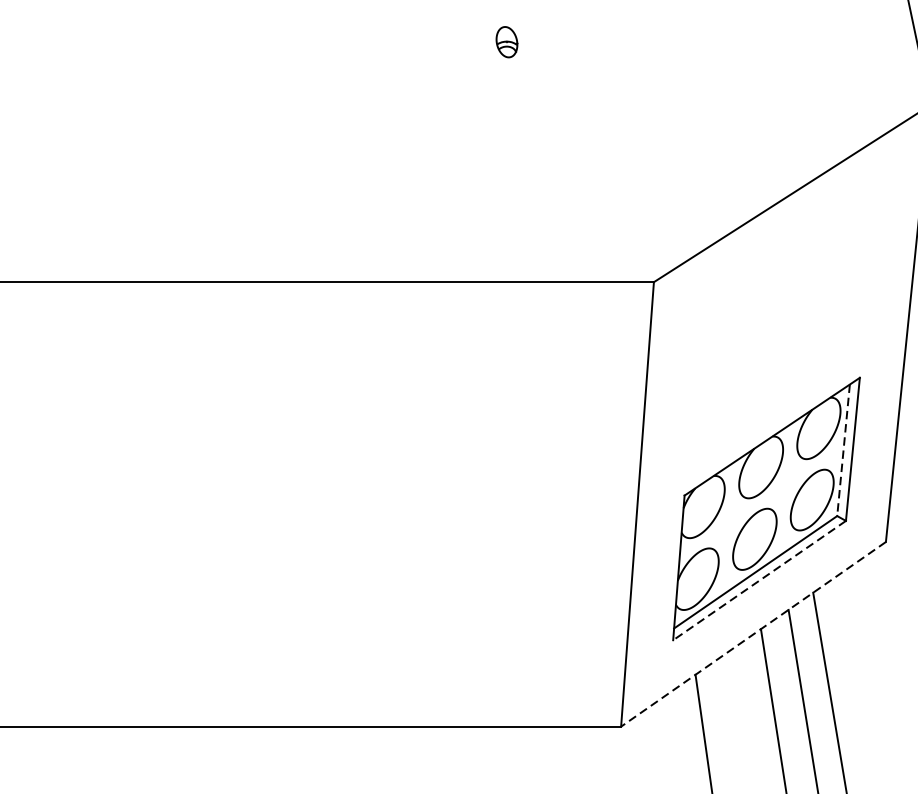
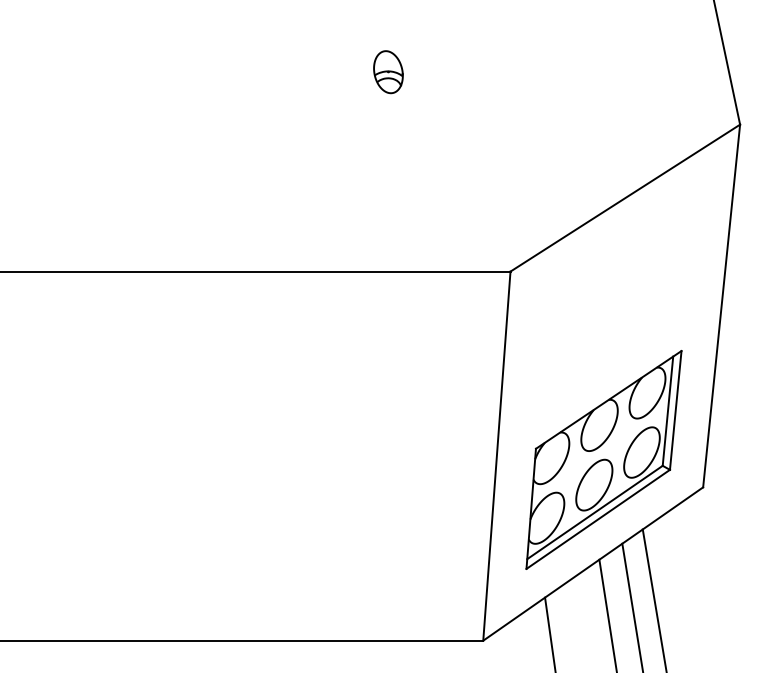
part: (507, 42) -> (388, 72), size x1.67
line: (842, 450) -> (667, 411), dashed -> solid
line: (758, 580) -> (597, 519), dashed -> solid
line: (752, 634) -> (592, 564), dashed -> solid

